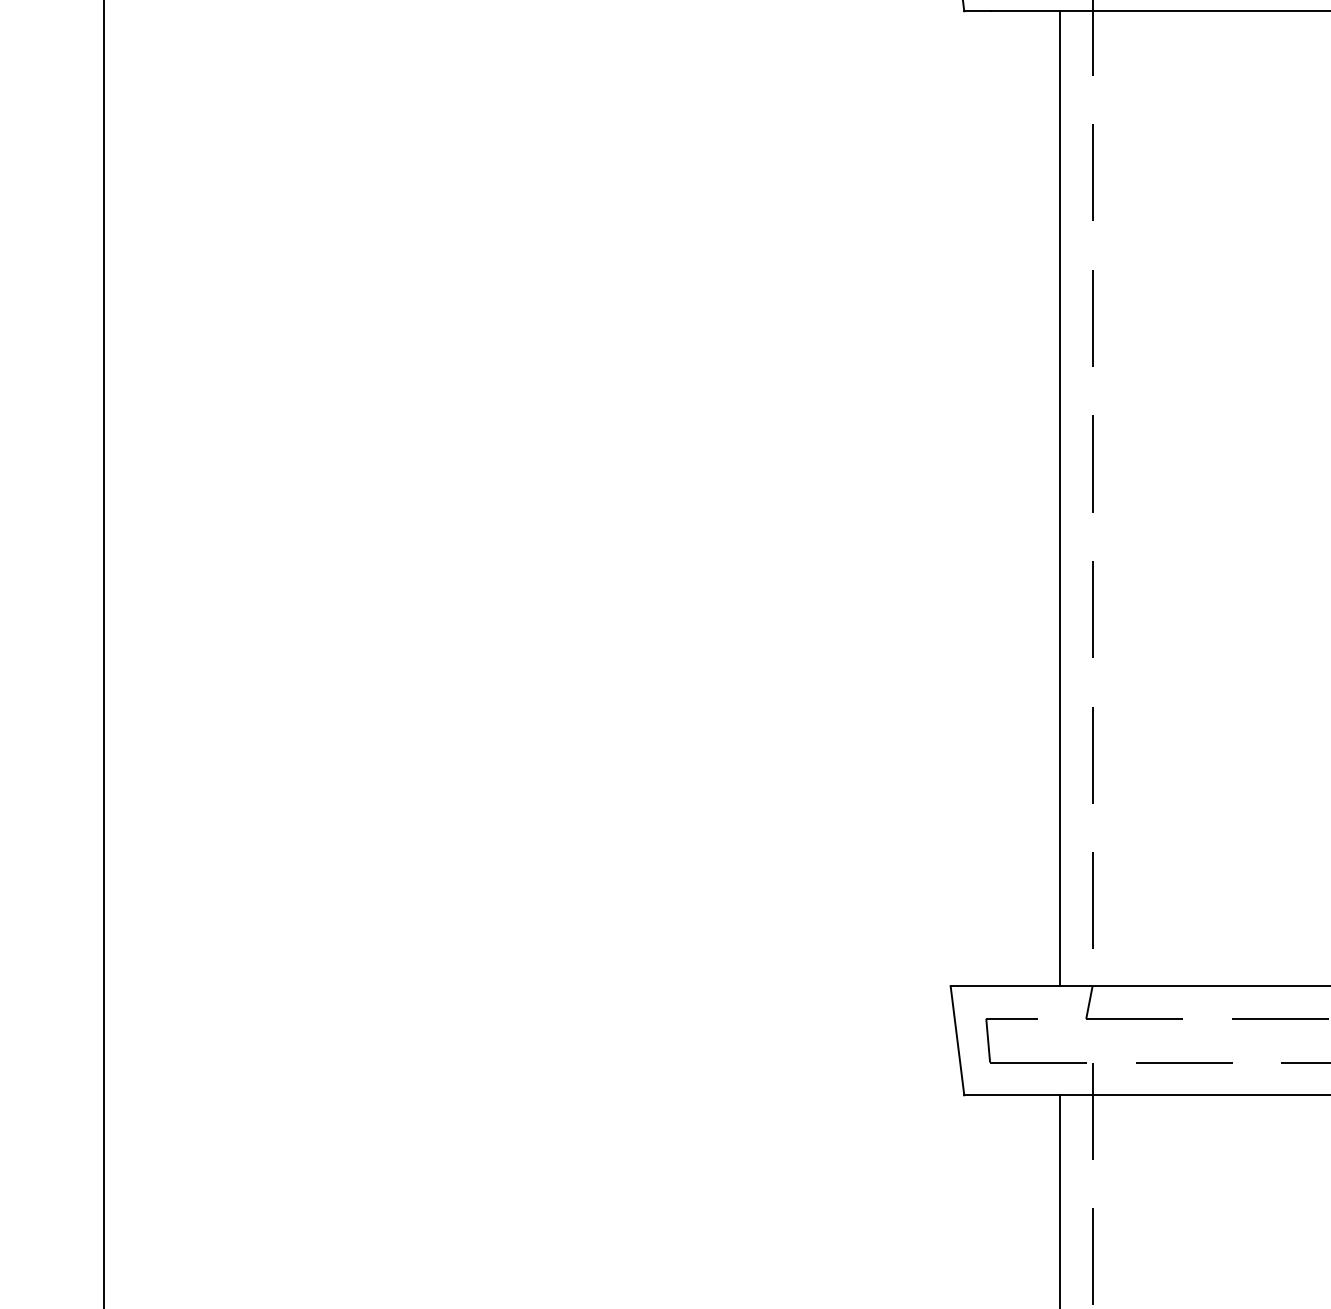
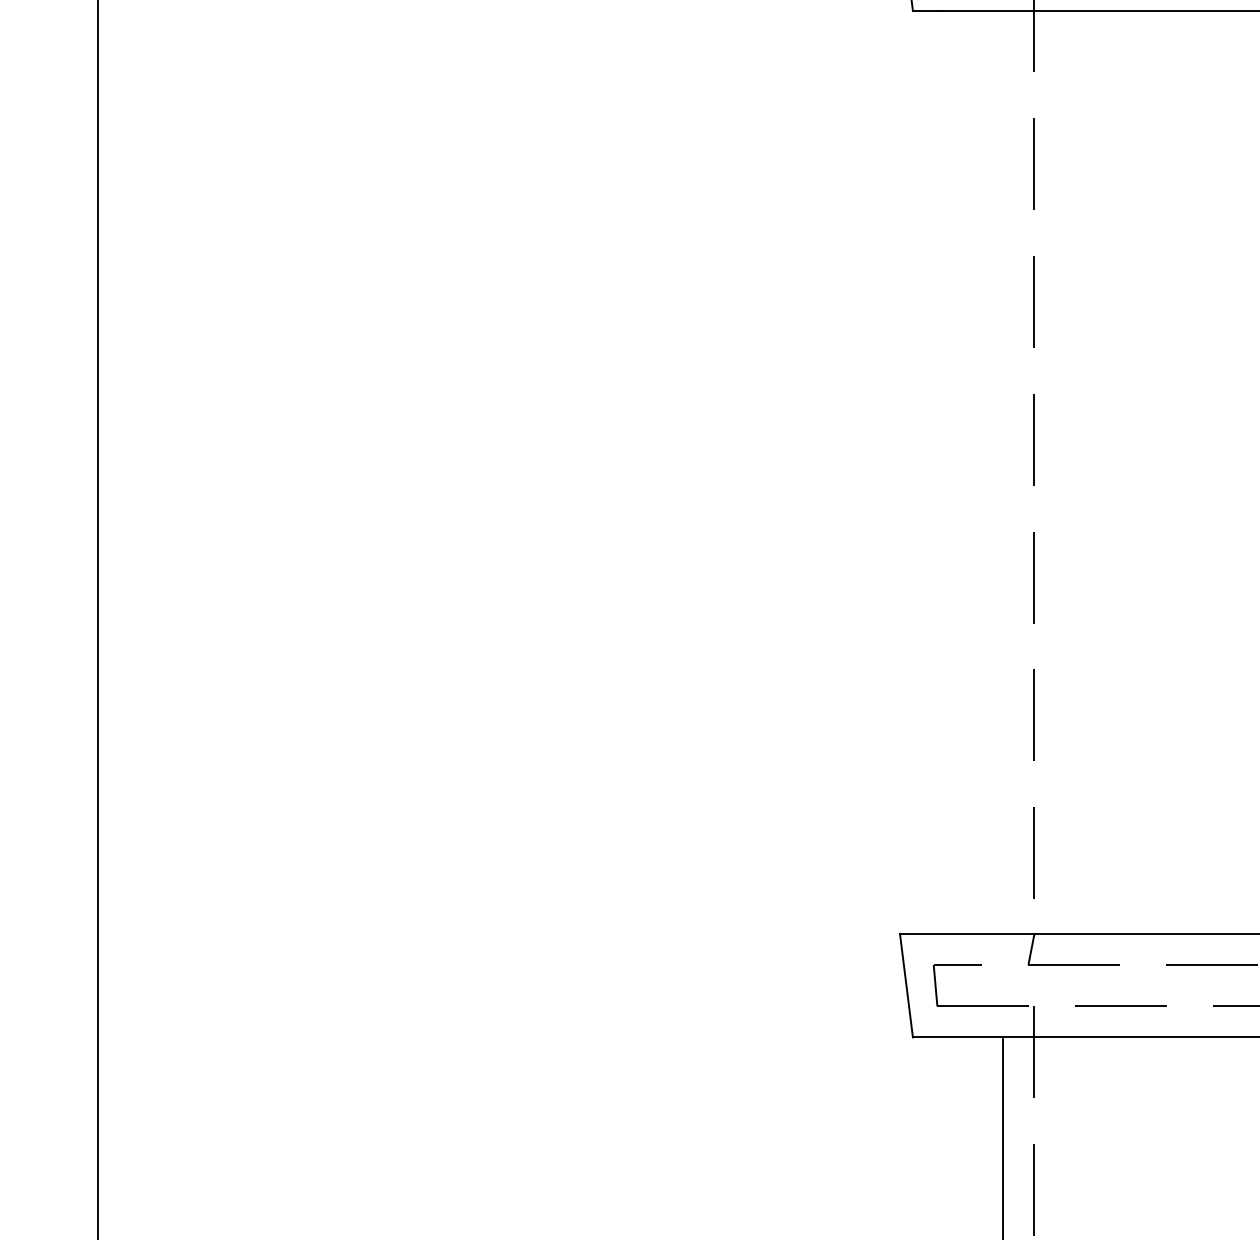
line: (1059, 498) -> (1003, 472), removed

